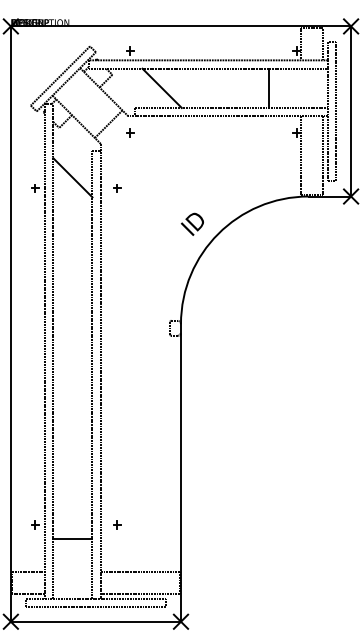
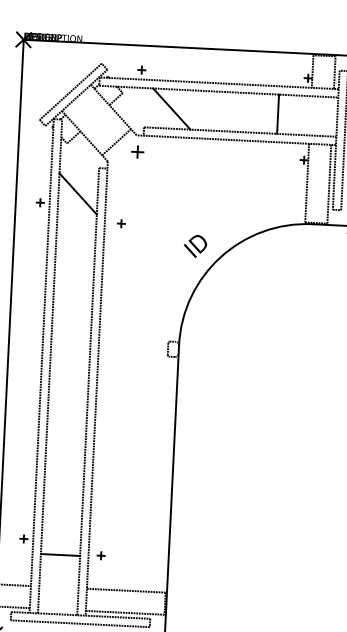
part: (130, 132) -> (138, 151), size x1.6
part: (117, 188) -> (121, 223), moved
part: (117, 524) -> (101, 555), moved

